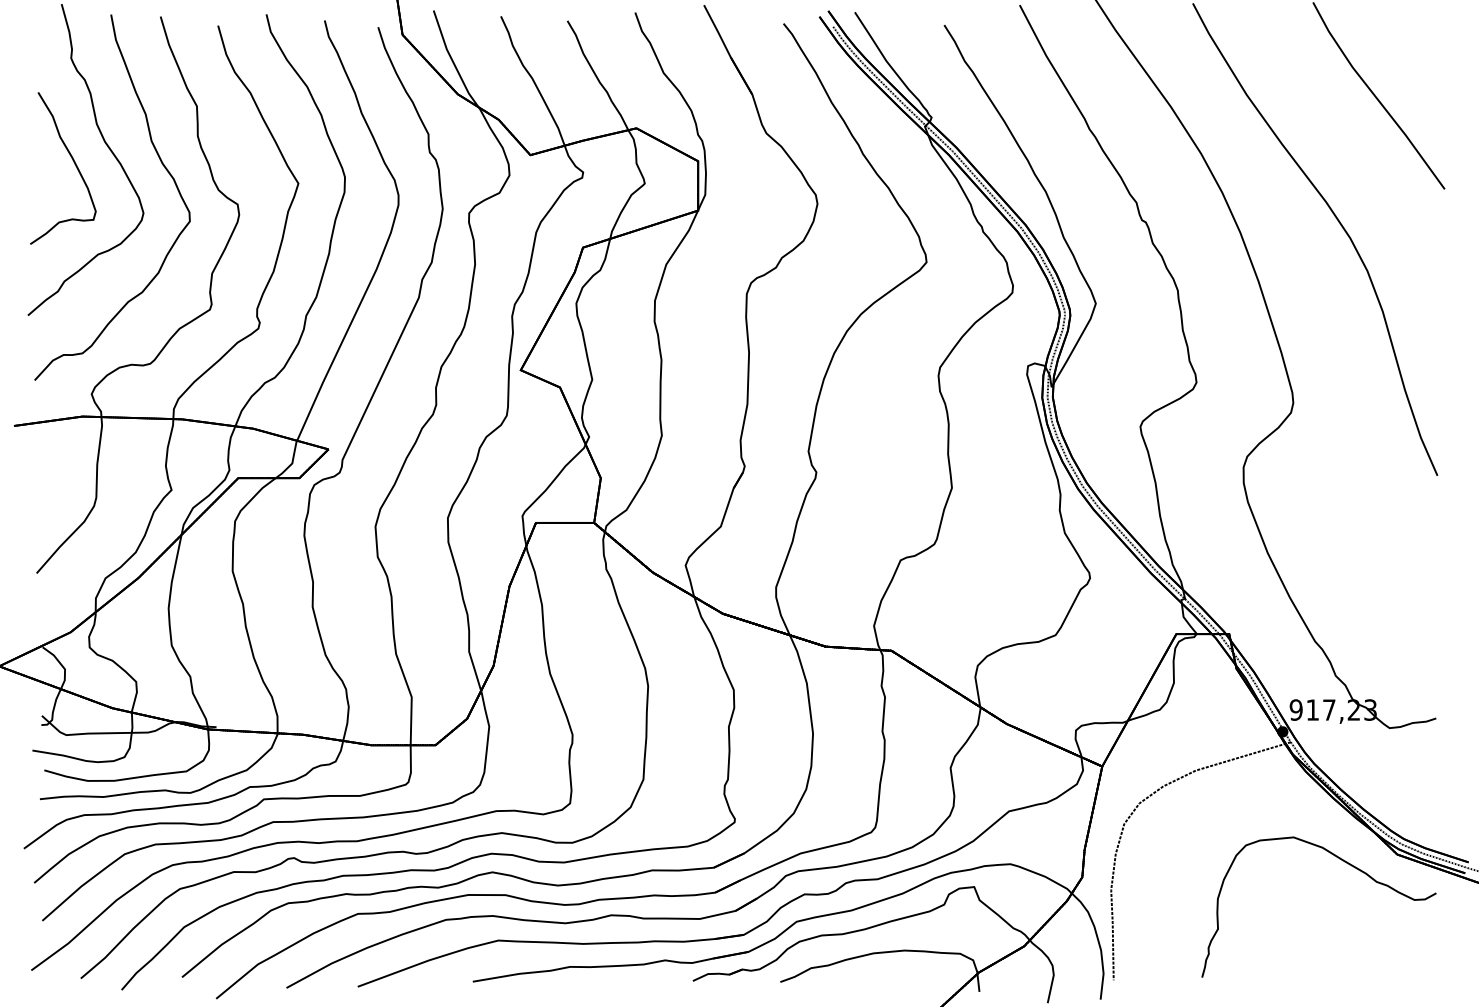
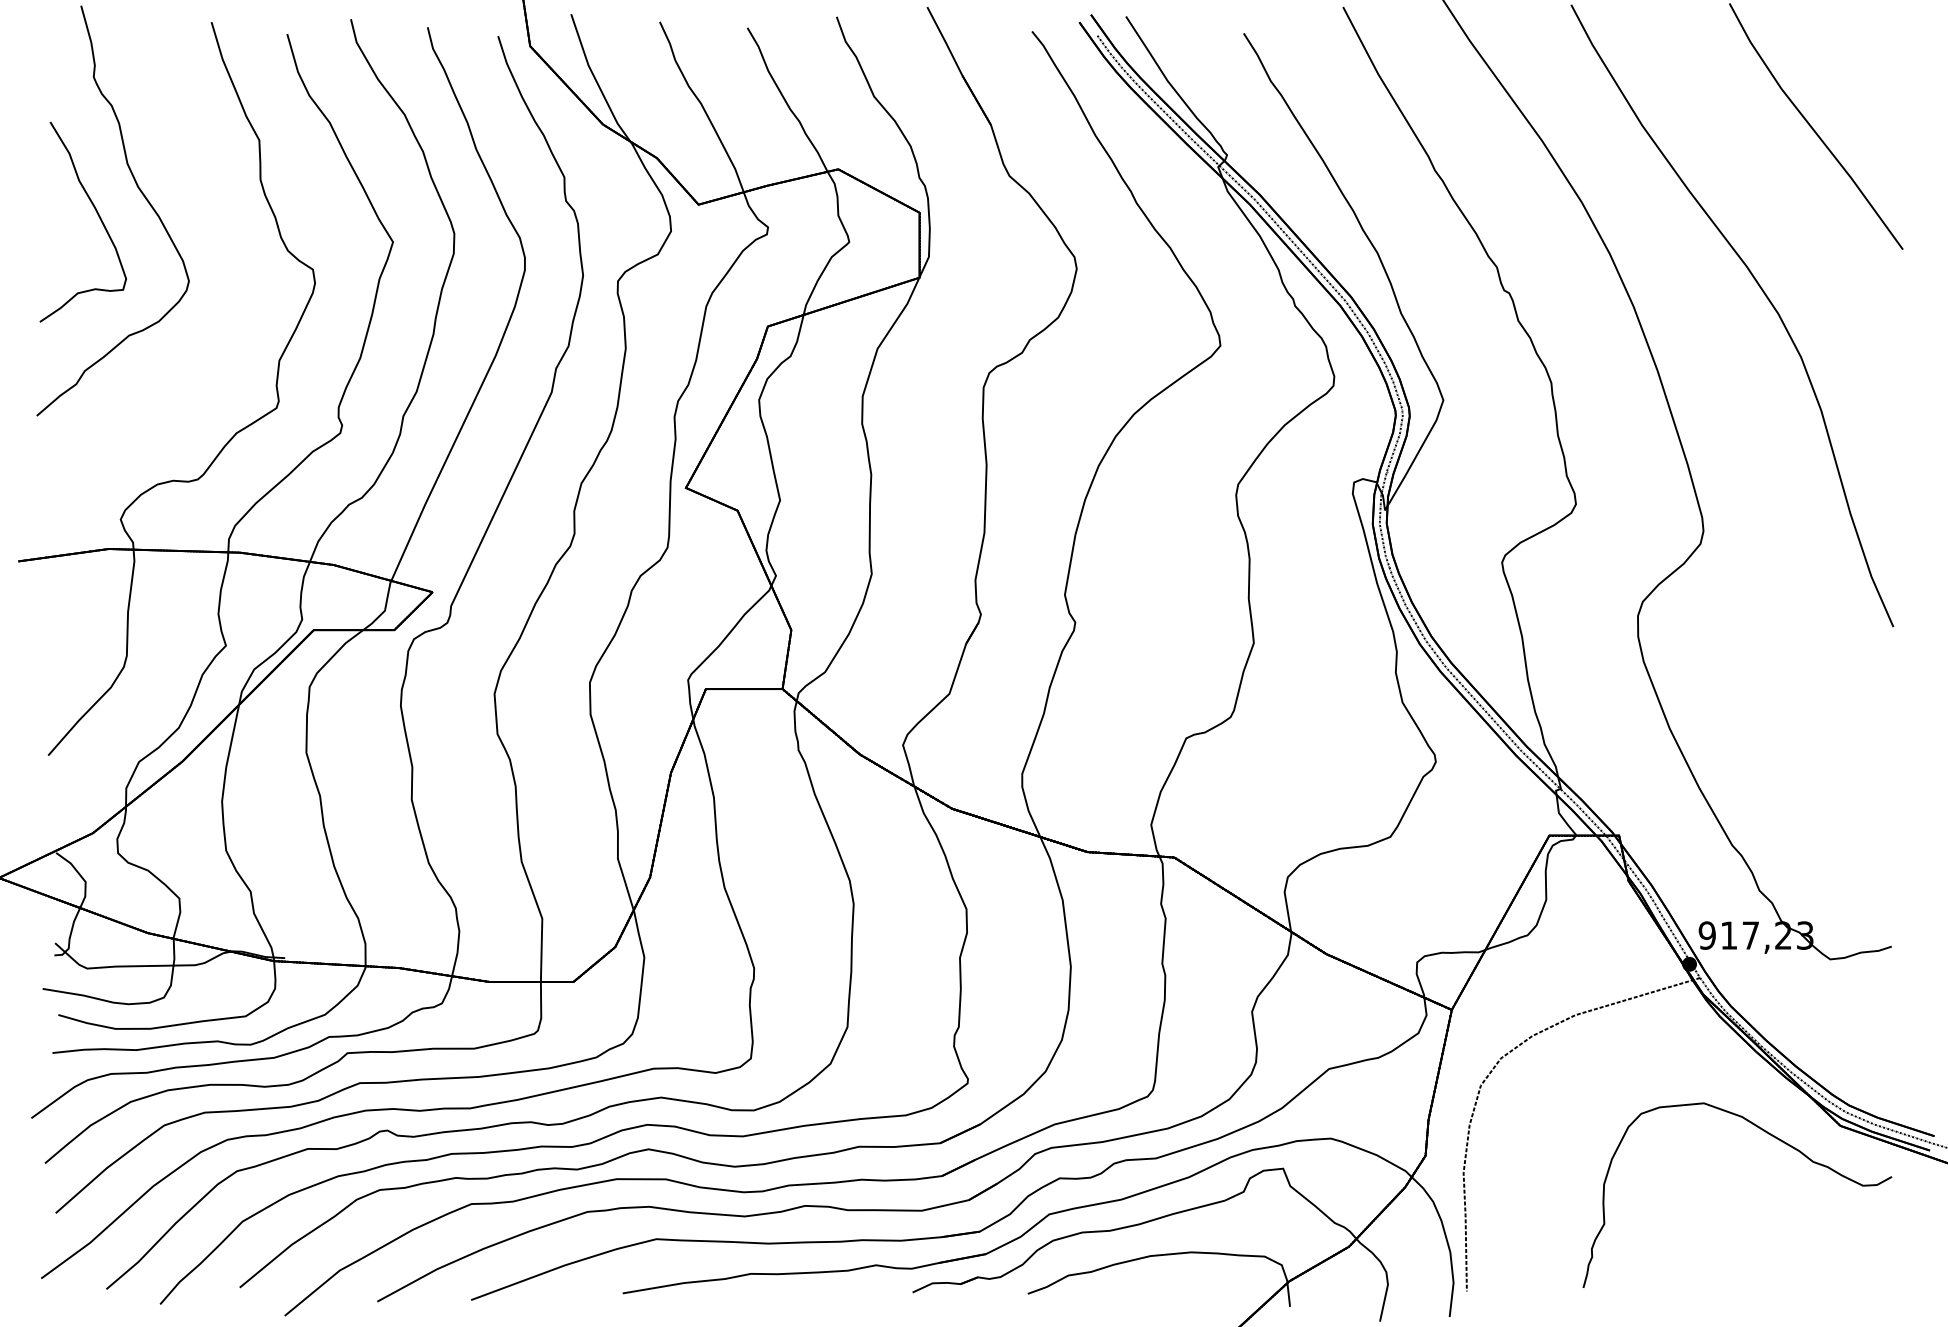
part: (162, 165) -> (214, 218), removed

